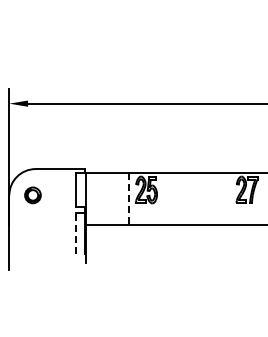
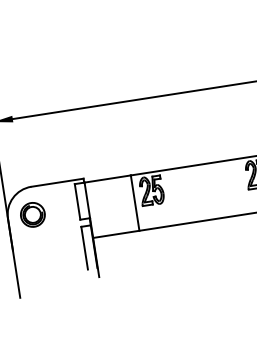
part: (32, 195) -> (32, 215), size x1.43
line: (129, 199) -> (135, 203), dashed -> solid
line: (76, 233) -> (84, 247), dashed -> solid

